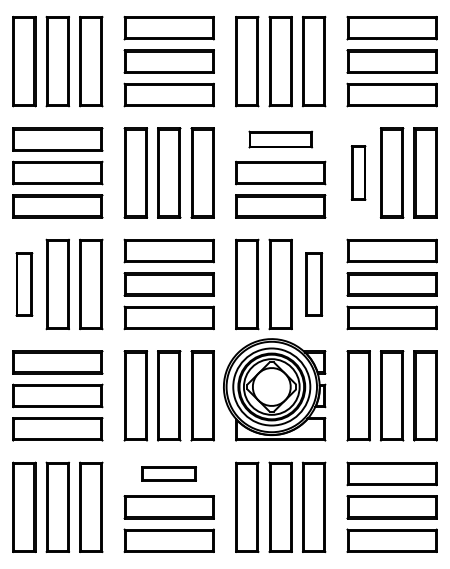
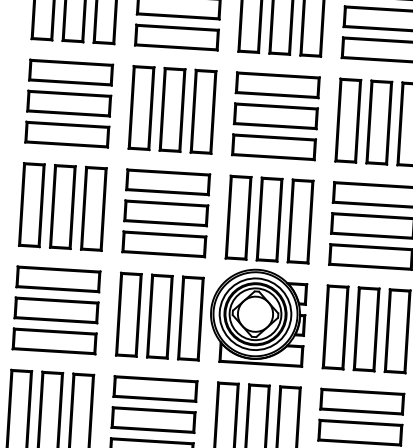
part: (280, 139) -> (277, 85), size x1.43
part: (358, 172) -> (348, 120), size x1.67
part: (24, 284) -> (31, 205), size x1.43
part: (314, 284) -> (300, 221), size x1.43
part: (168, 473) -> (154, 388), size x1.67

